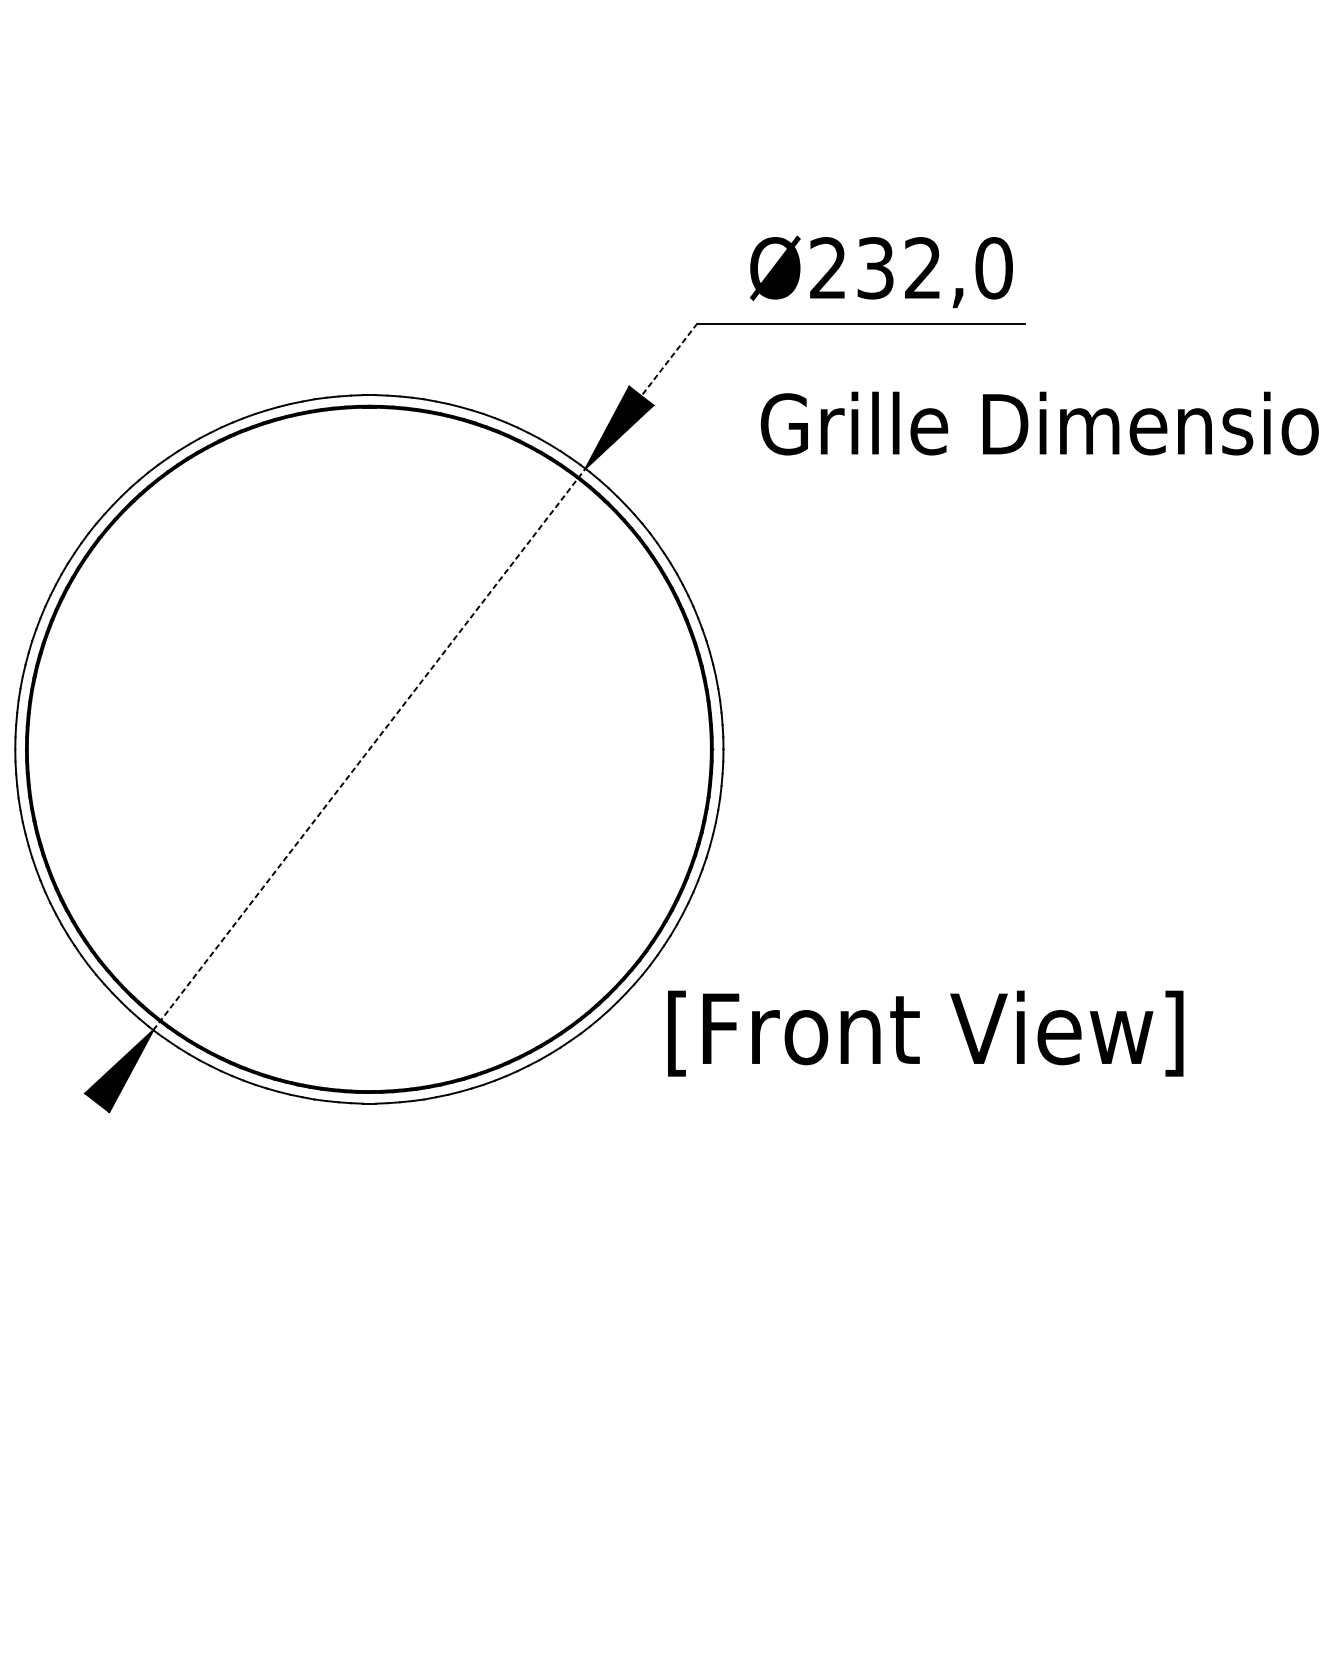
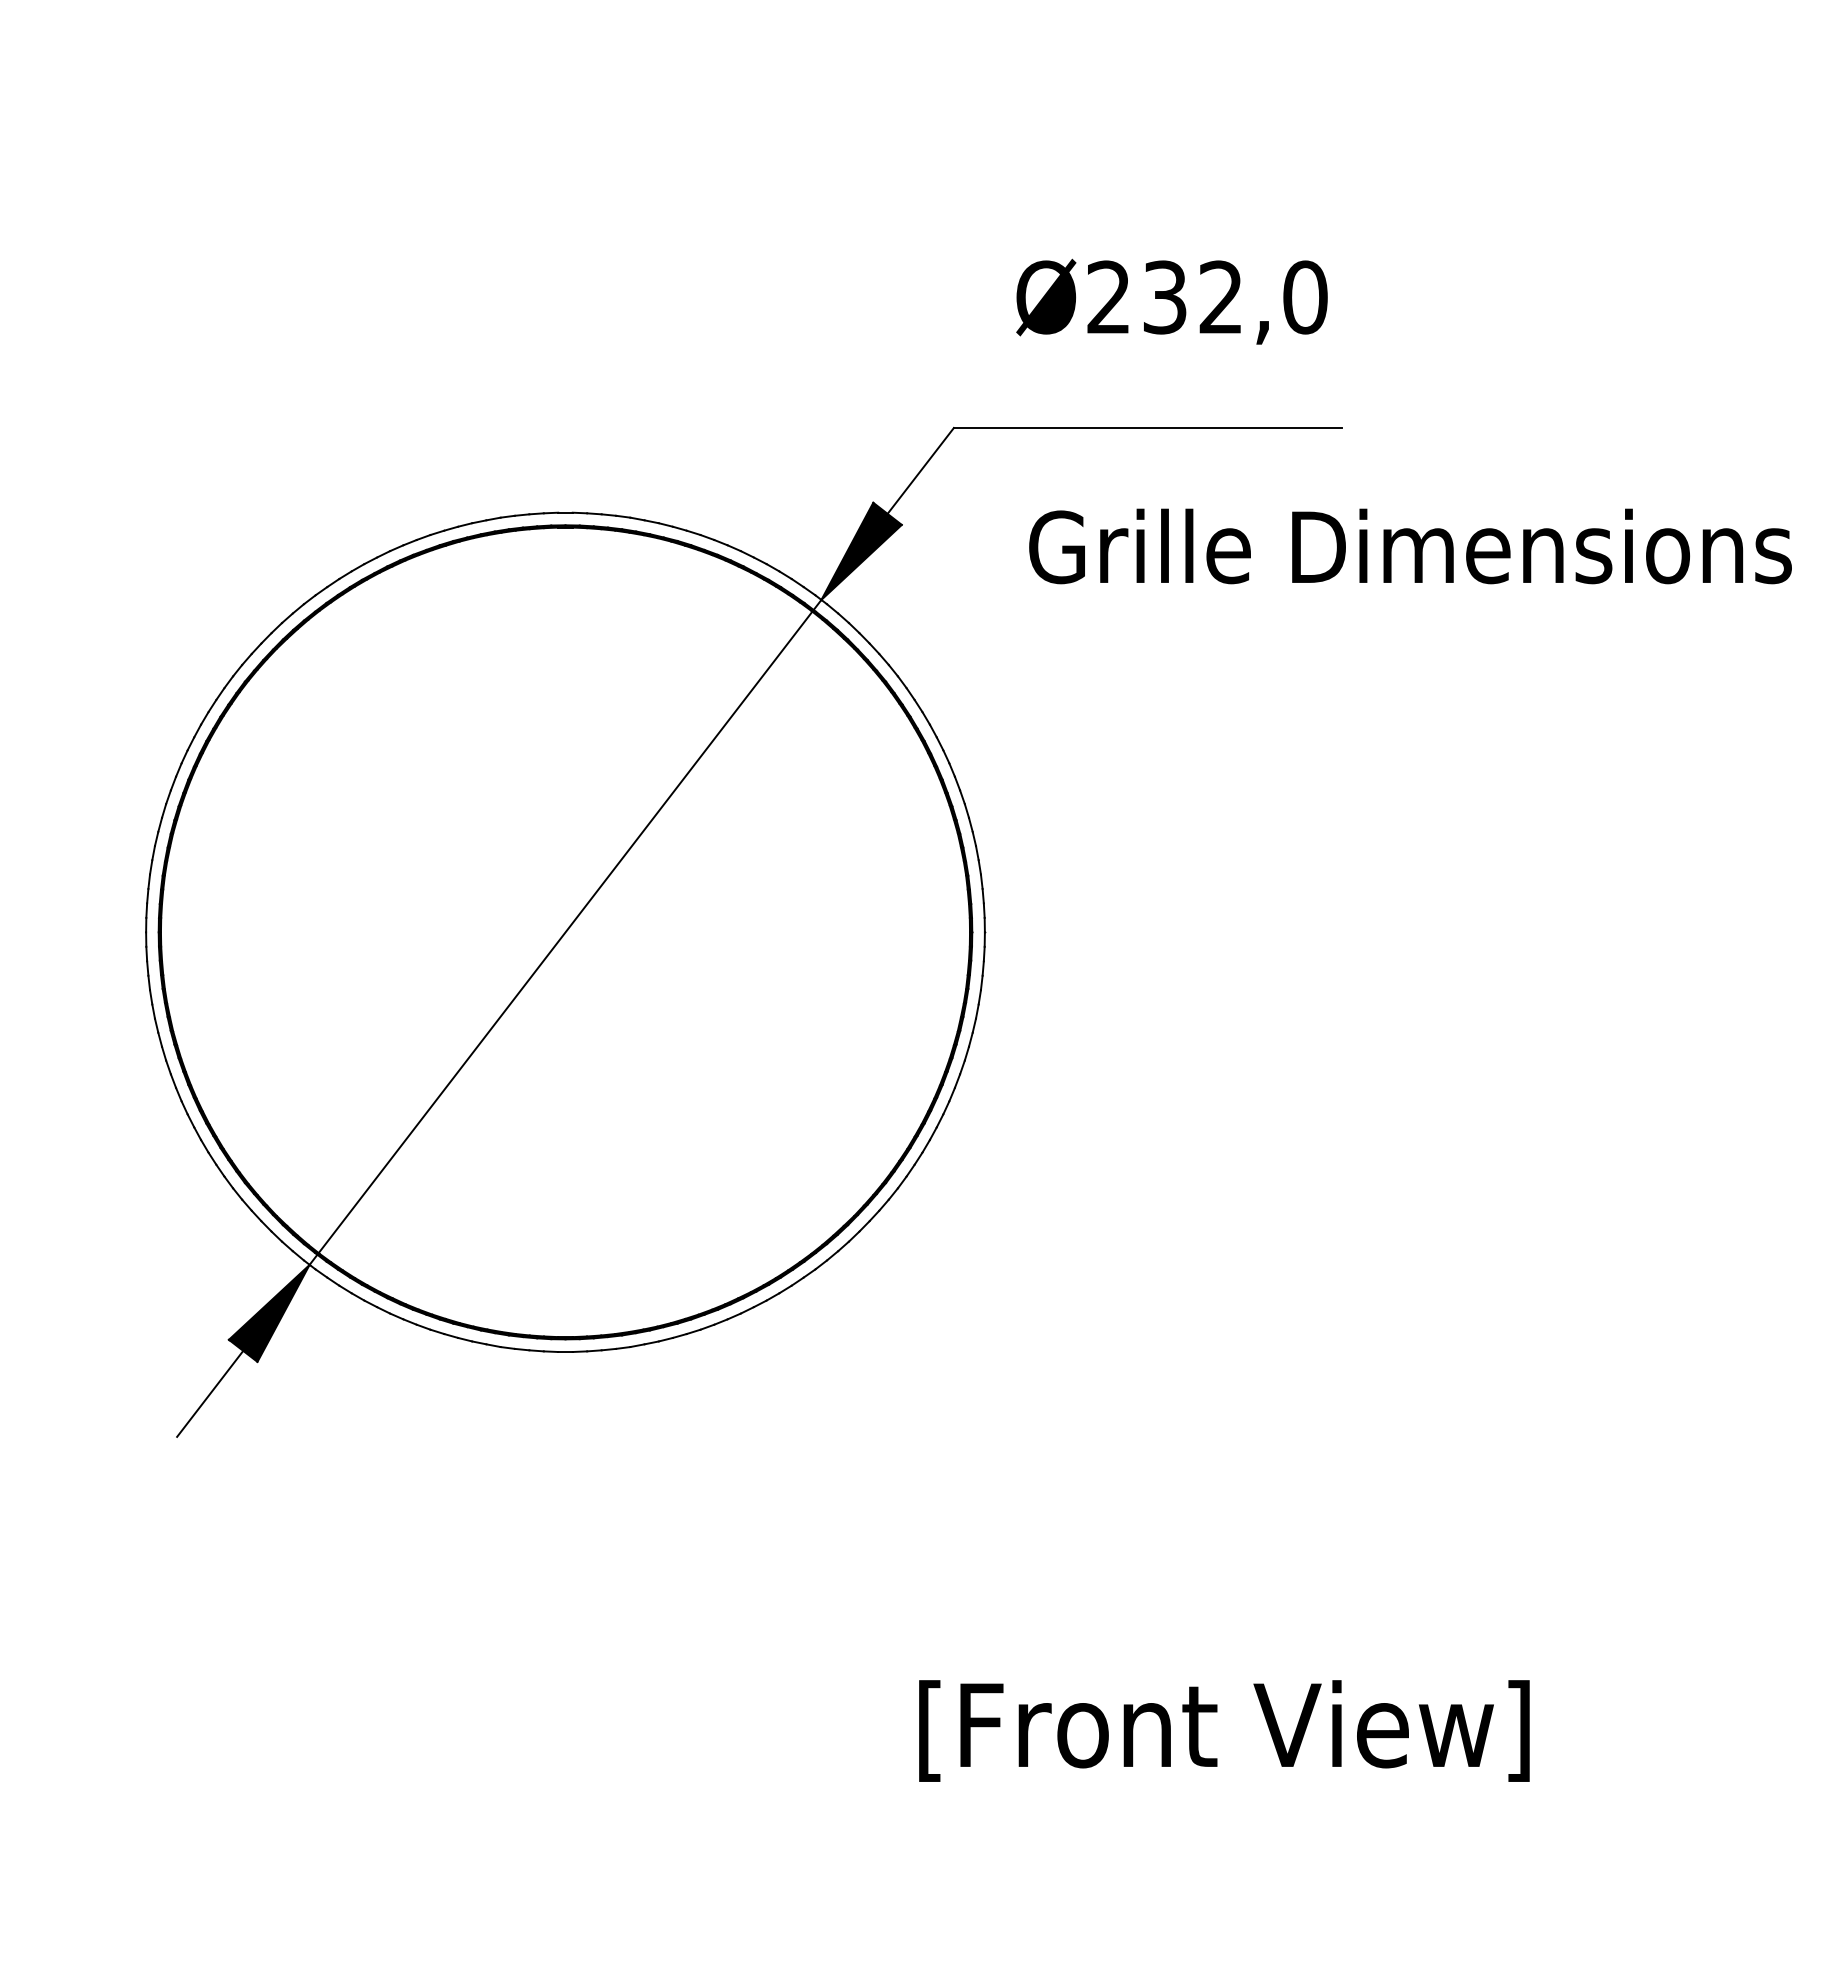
text: (881, 271) -> (1171, 301), moved
line: (669, 360) -> (920, 471), dashed -> solid
line: (369, 749) -> (565, 932), dashed -> solid
text: (925, 1033) -> (1224, 1730), moved
line: (69, 1138) -> (210, 1393), added

